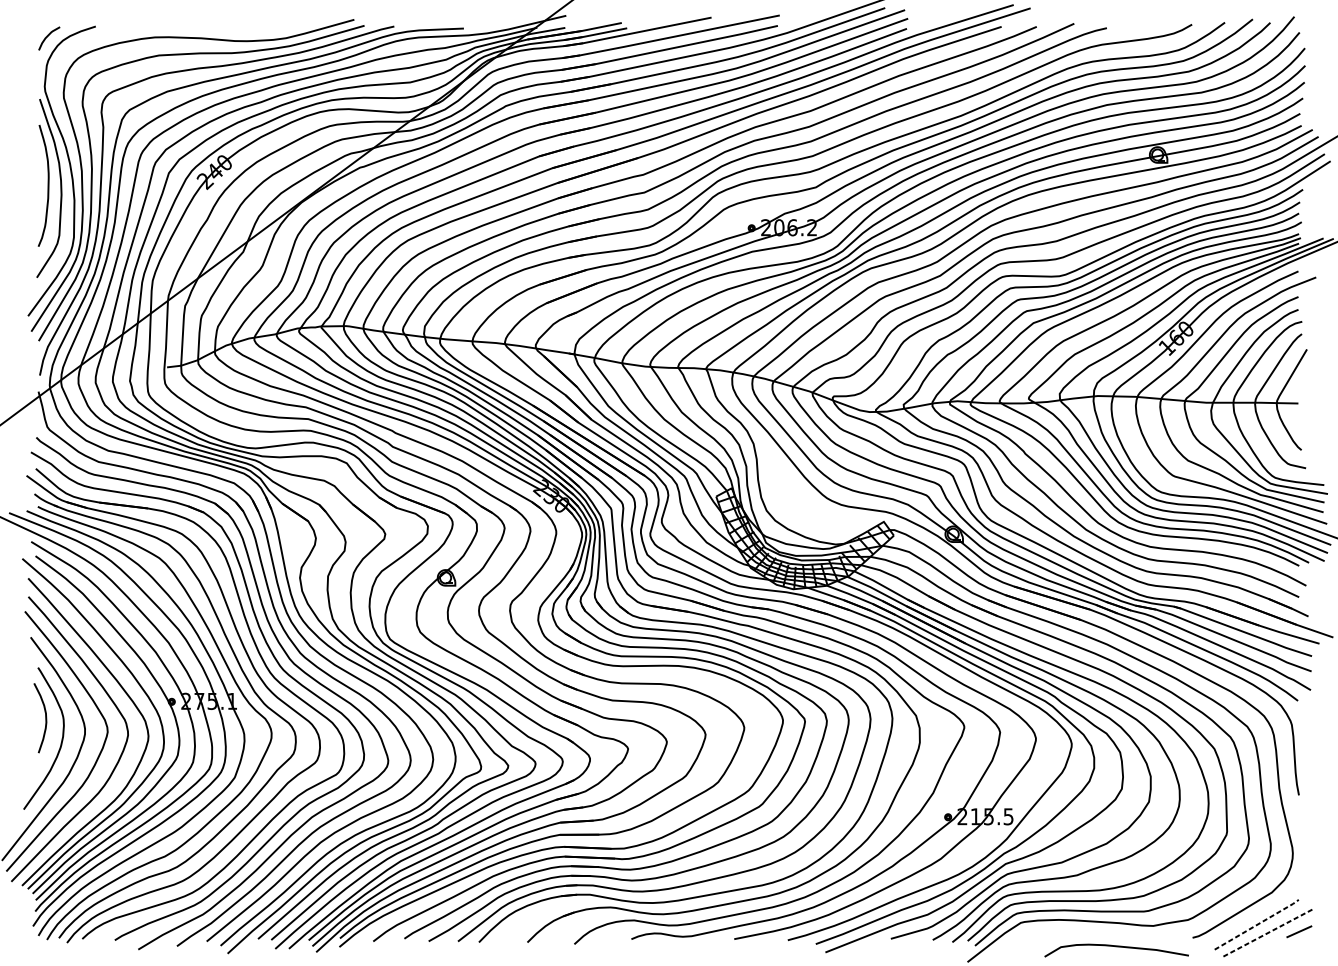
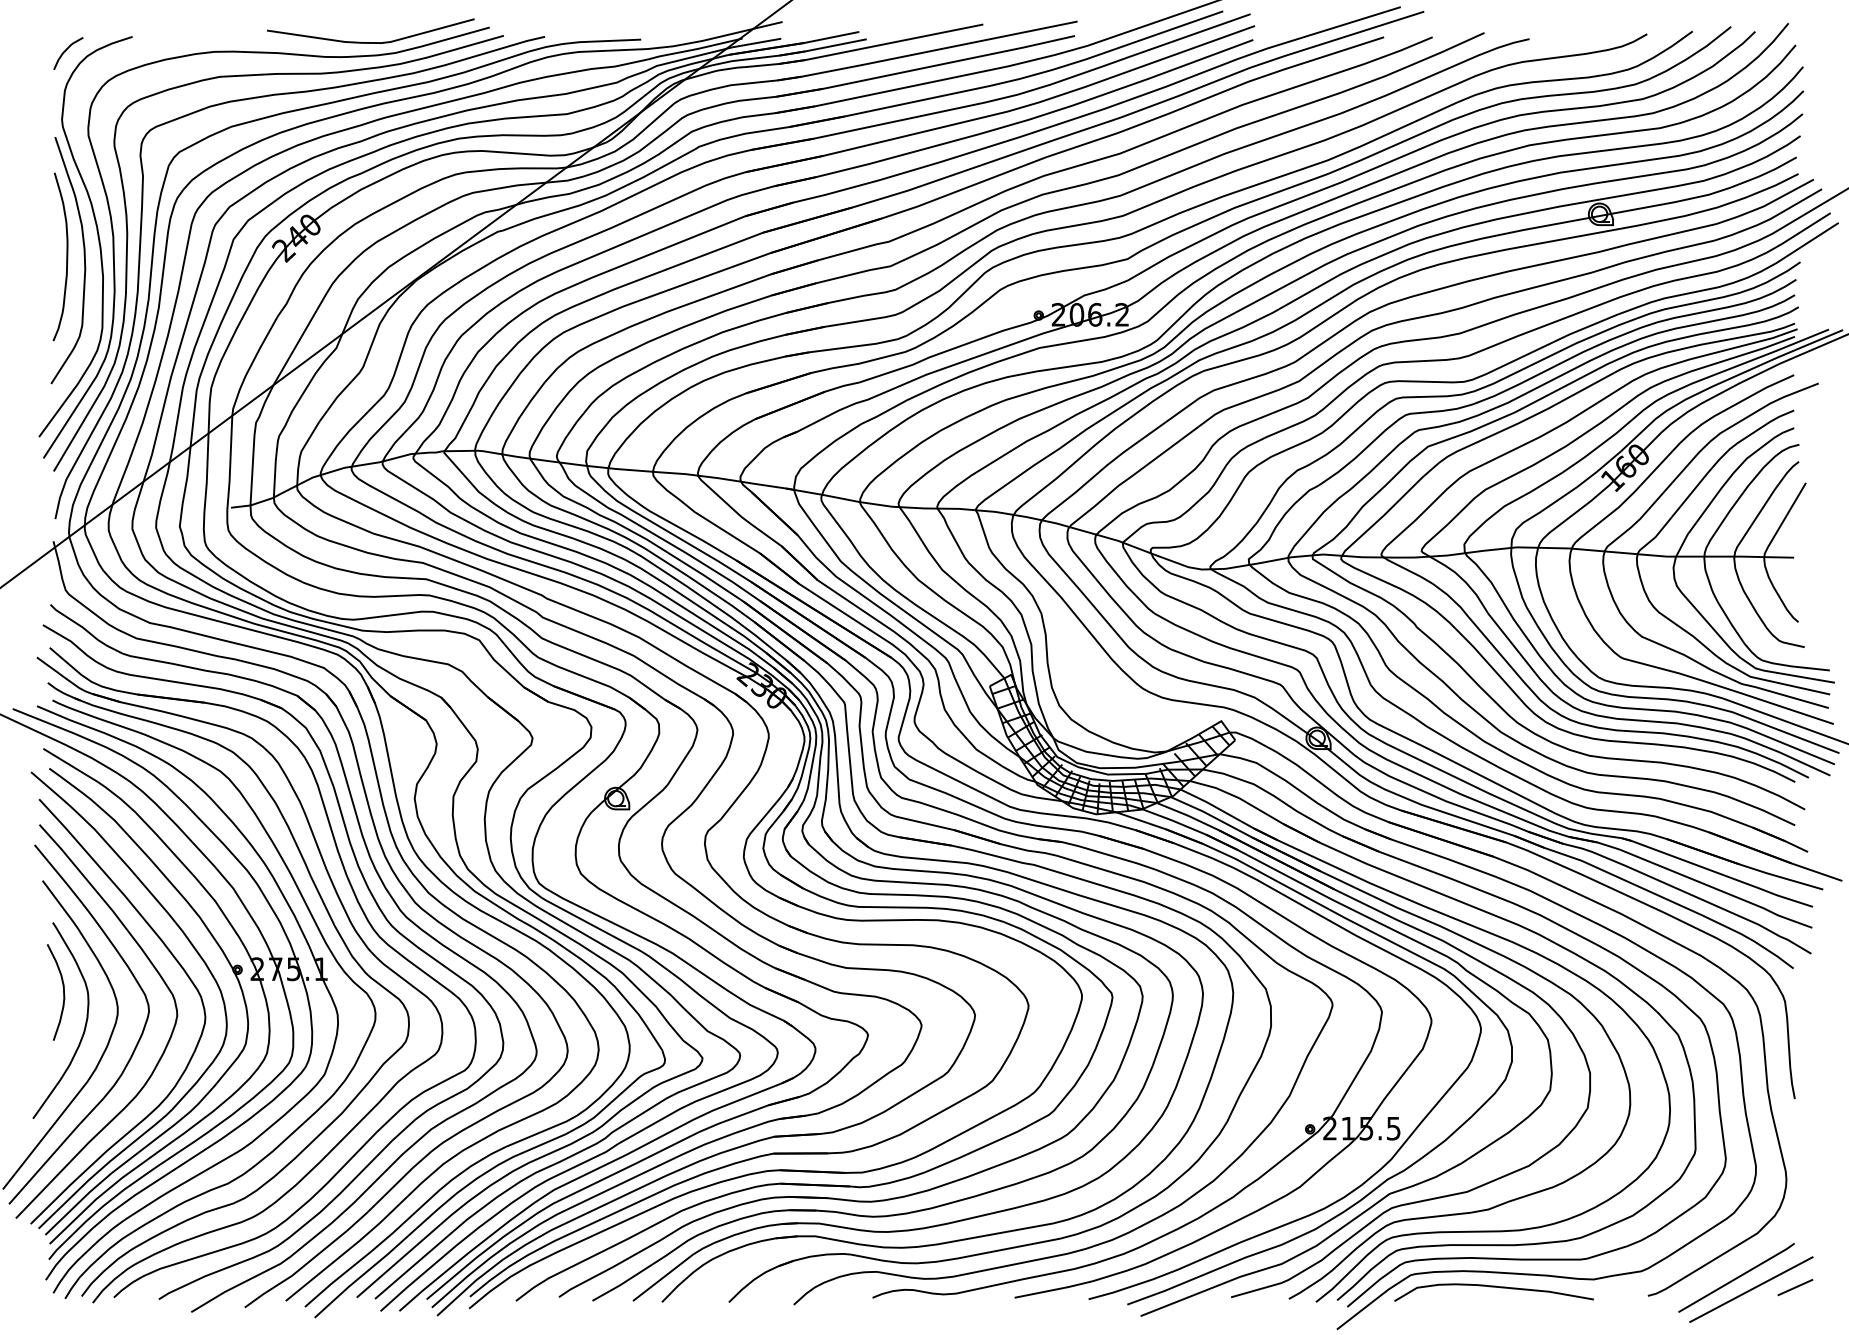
curve: (268, 30) -> (370, 42), added
line: (1257, 924) -> (1737, 1277), dashed -> solid
line: (1266, 933) -> (1750, 1289), dashed -> solid
curve: (1116, 946) -> (1493, 1287), moved

